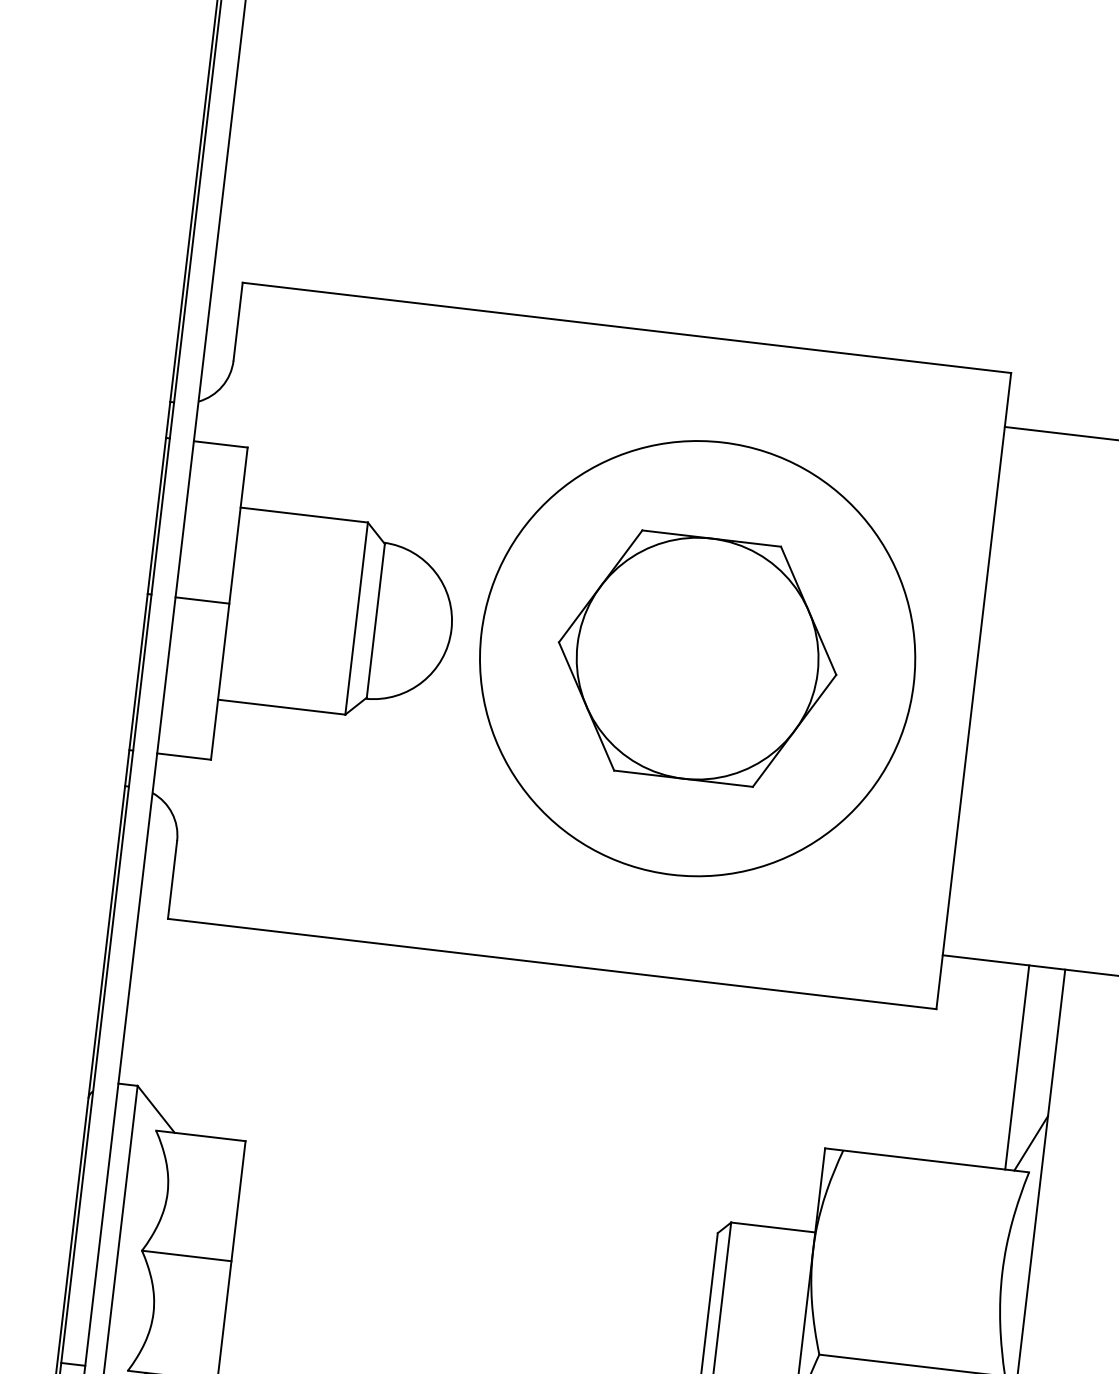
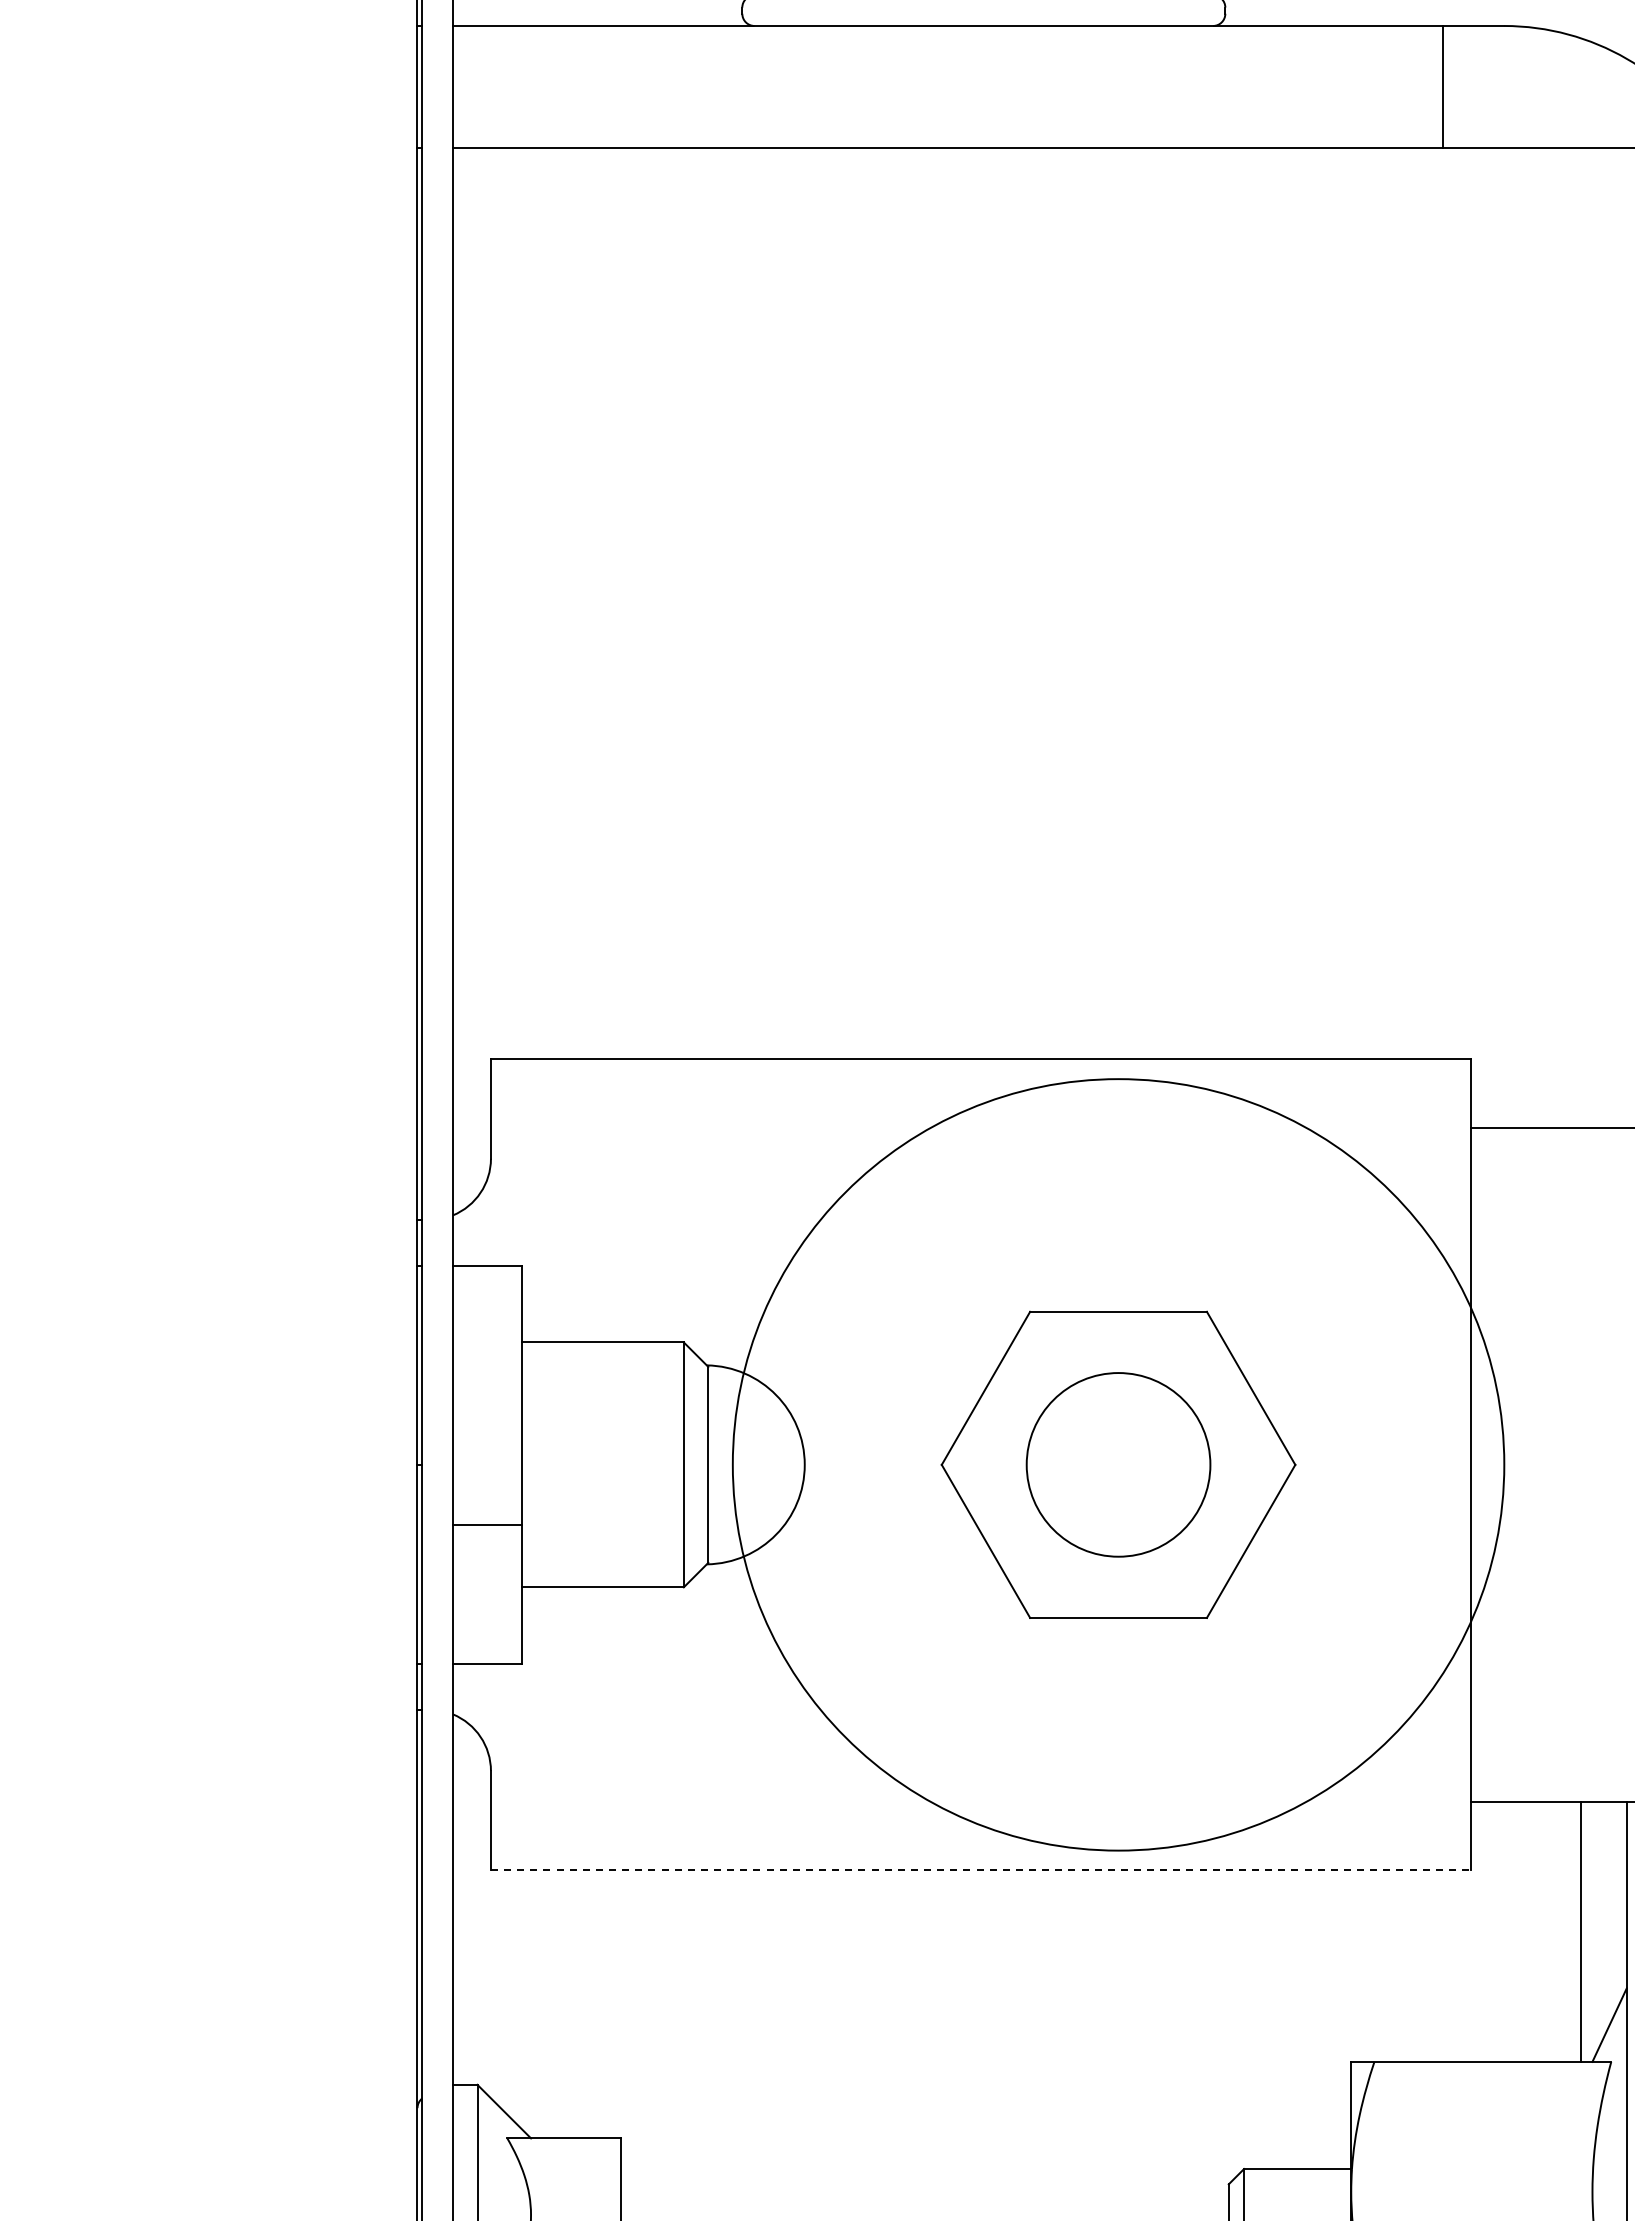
line: (202, 600) -> (487, 1524), moved
circle: (697, 658) -> (1118, 1464), size x0.6
circle: (697, 658) -> (1118, 1464), size x1.4
line: (551, 964) -> (980, 1870), solid -> dashed

